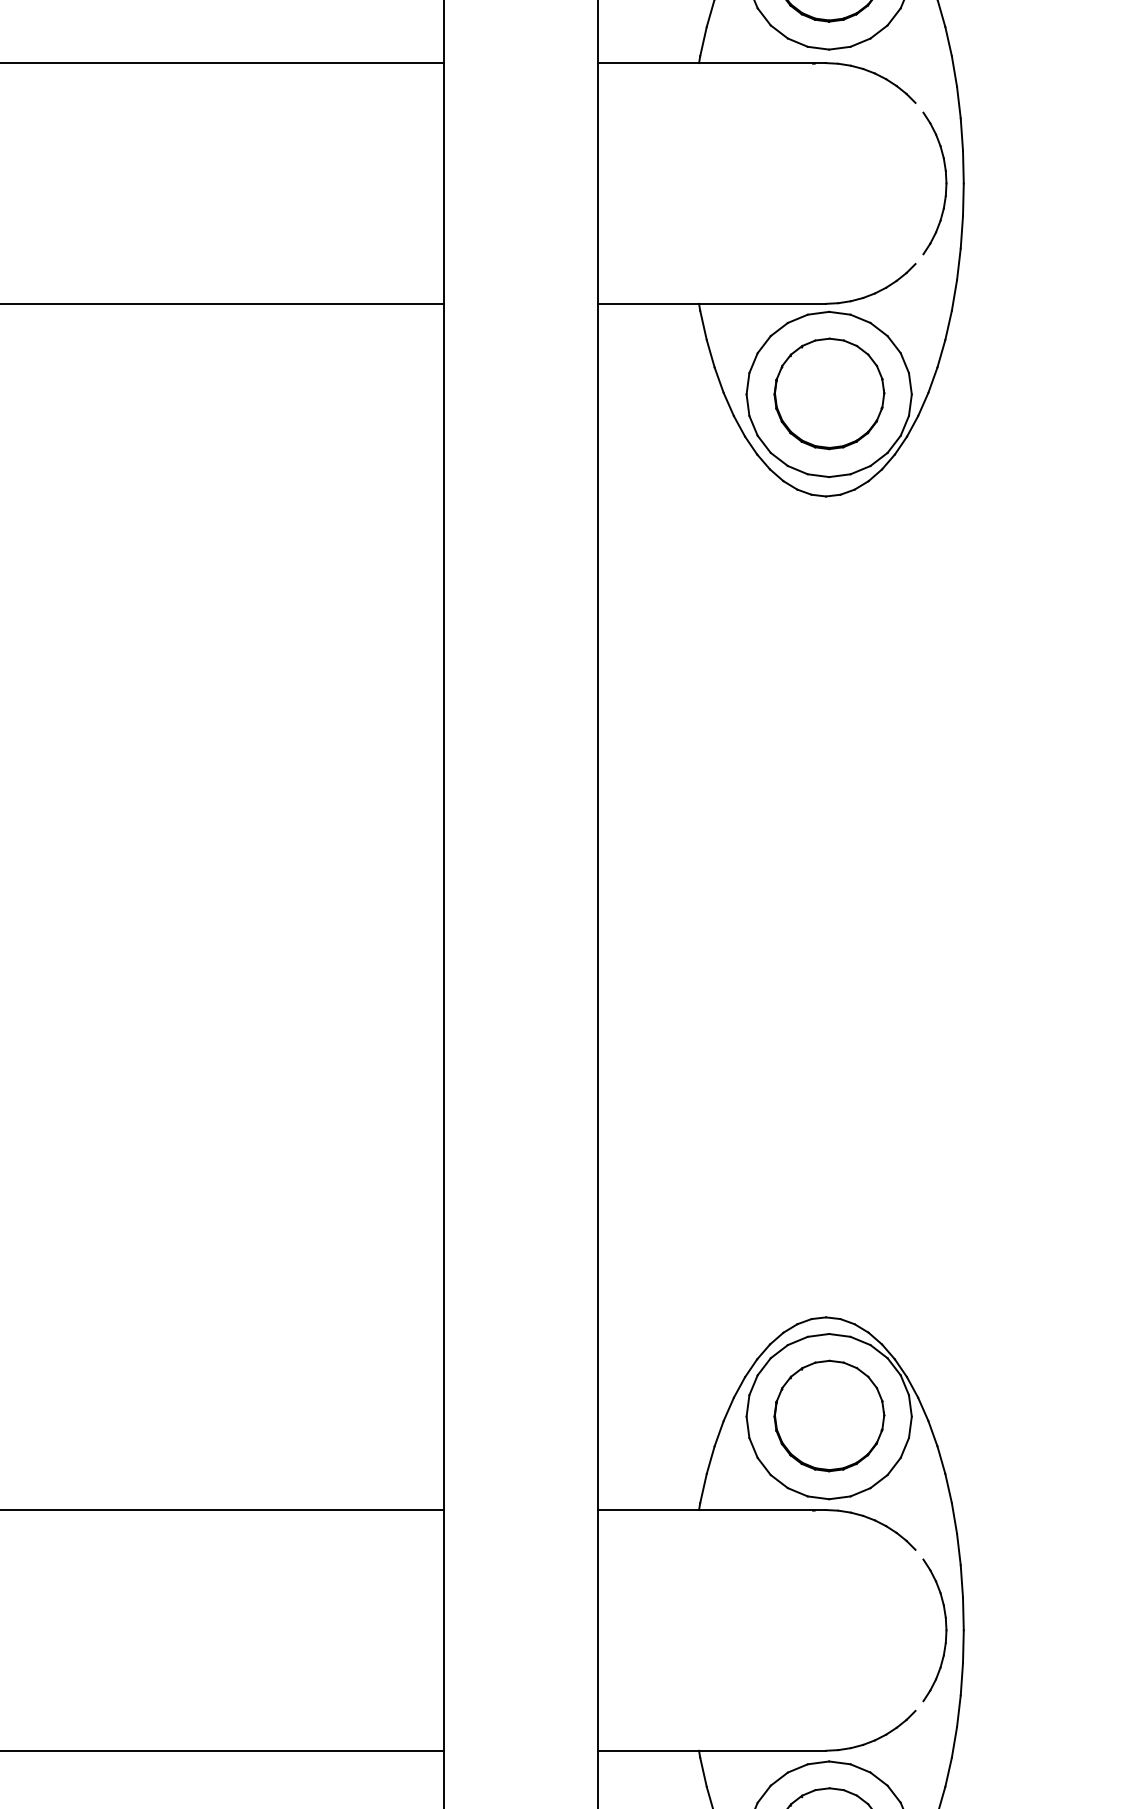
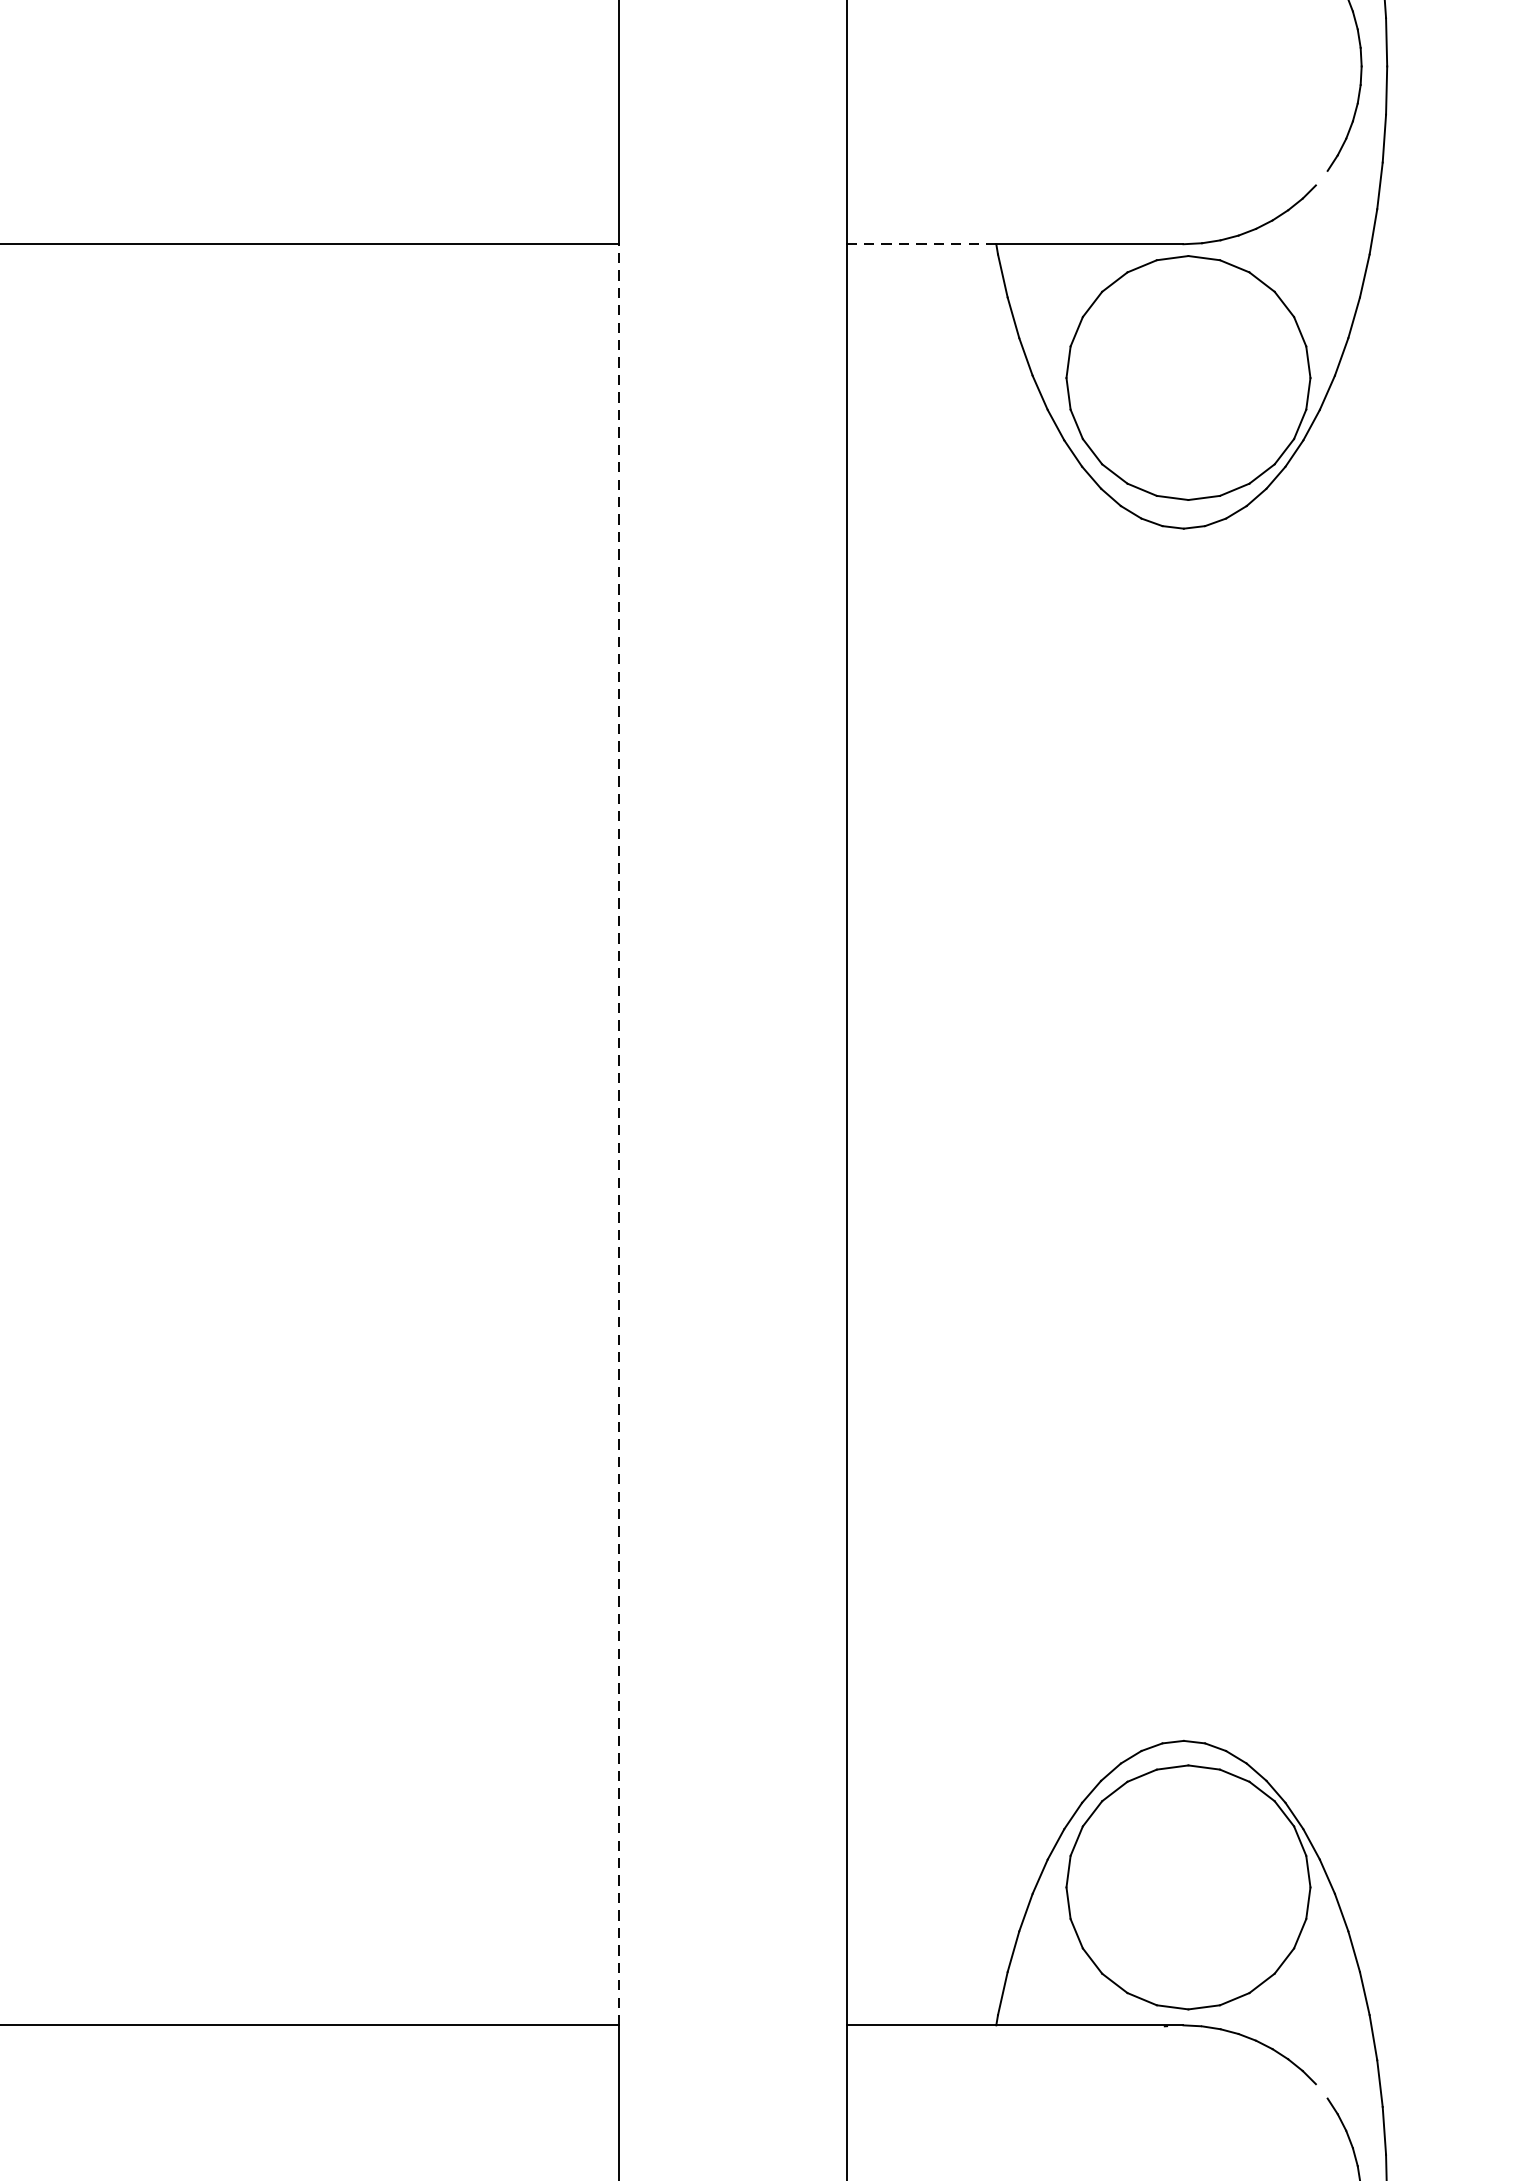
line: (648, 303) -> (921, 243), solid -> dashed
part: (829, 393) -> (1188, 376), removed
line: (443, 906) -> (618, 1134), solid -> dashed
part: (829, 1415) -> (1188, 1885), removed

